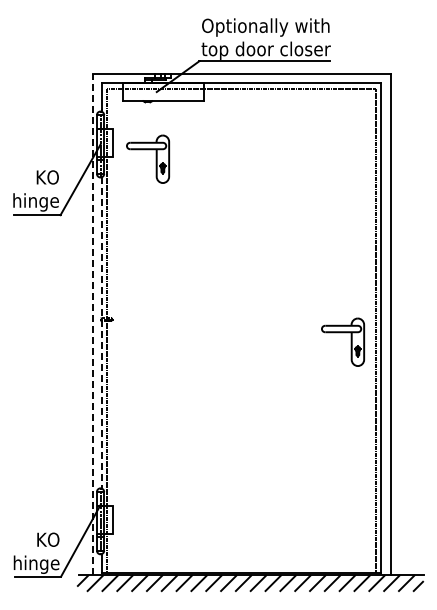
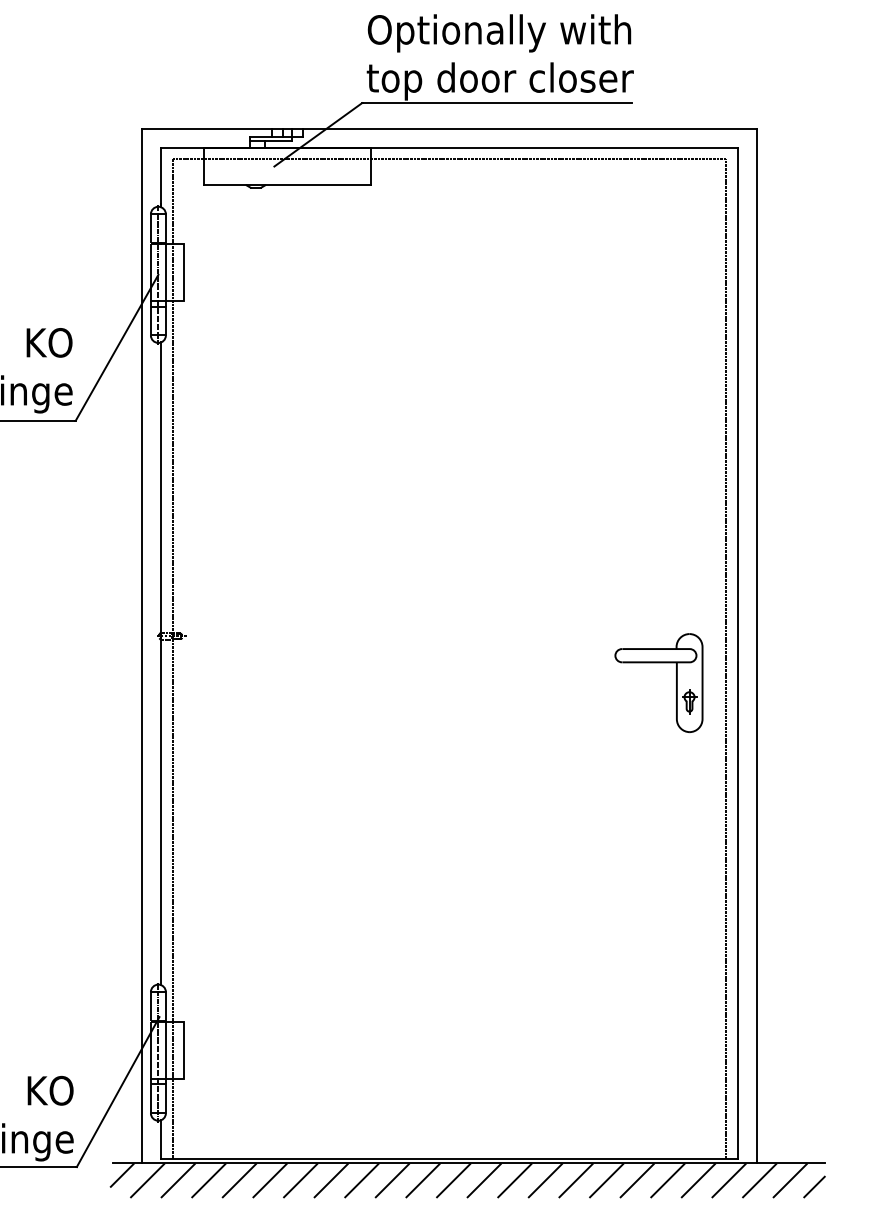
part: (155, 158) -> (271, 303), removed
line: (92, 324) -> (141, 646), dashed -> solid
line: (101, 332) -> (160, 662), dashed -> solid

